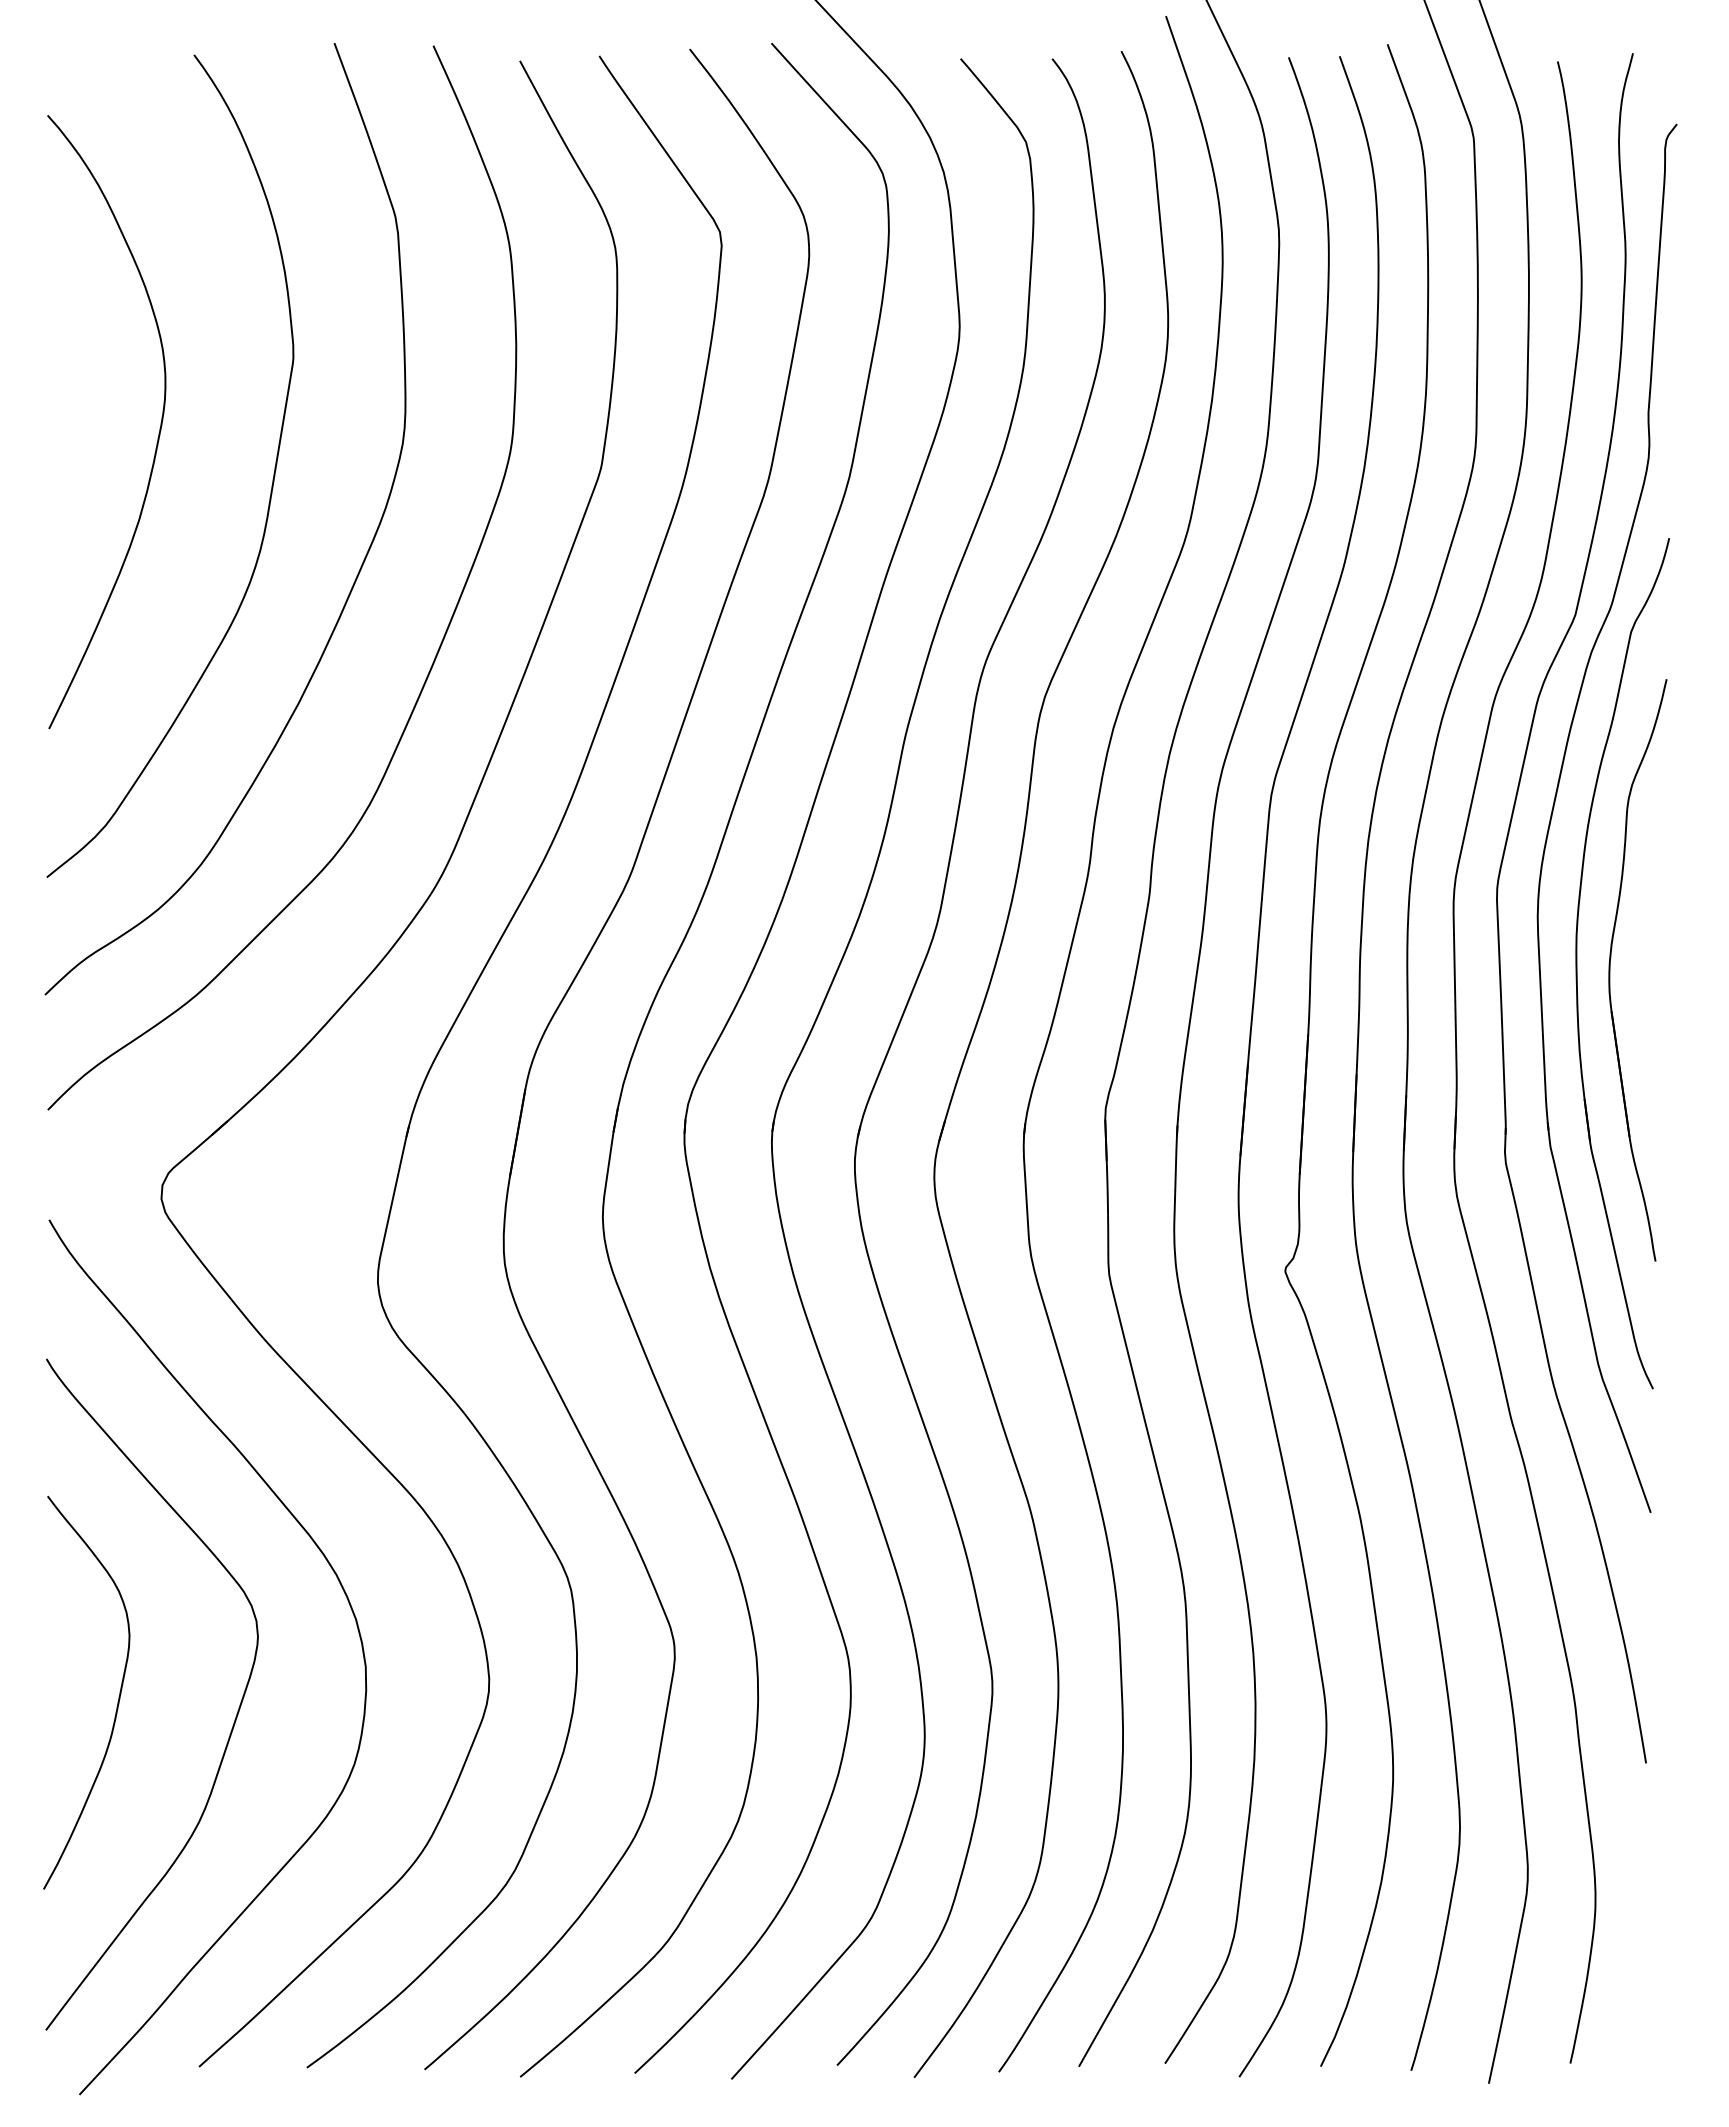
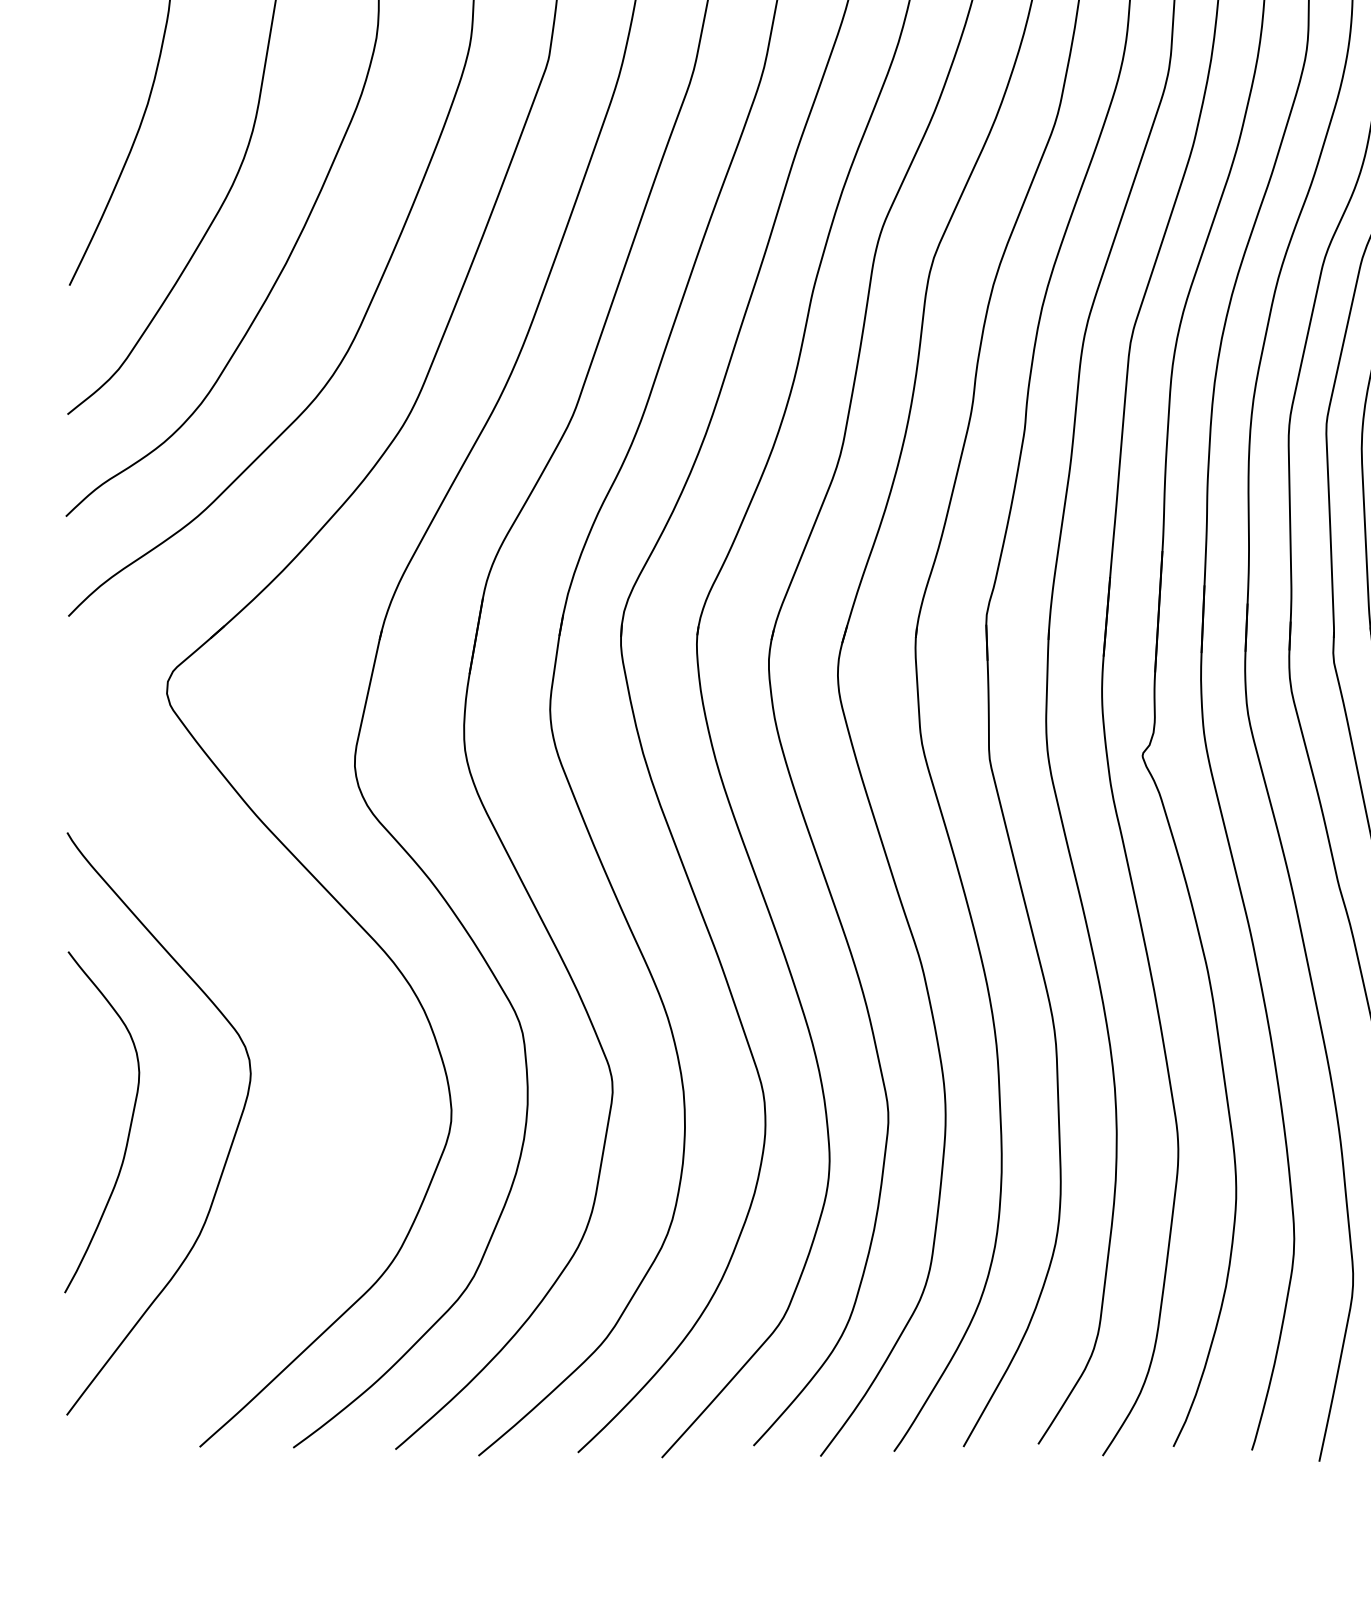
curve: (348, 1603) -> (329, 1044), removed

